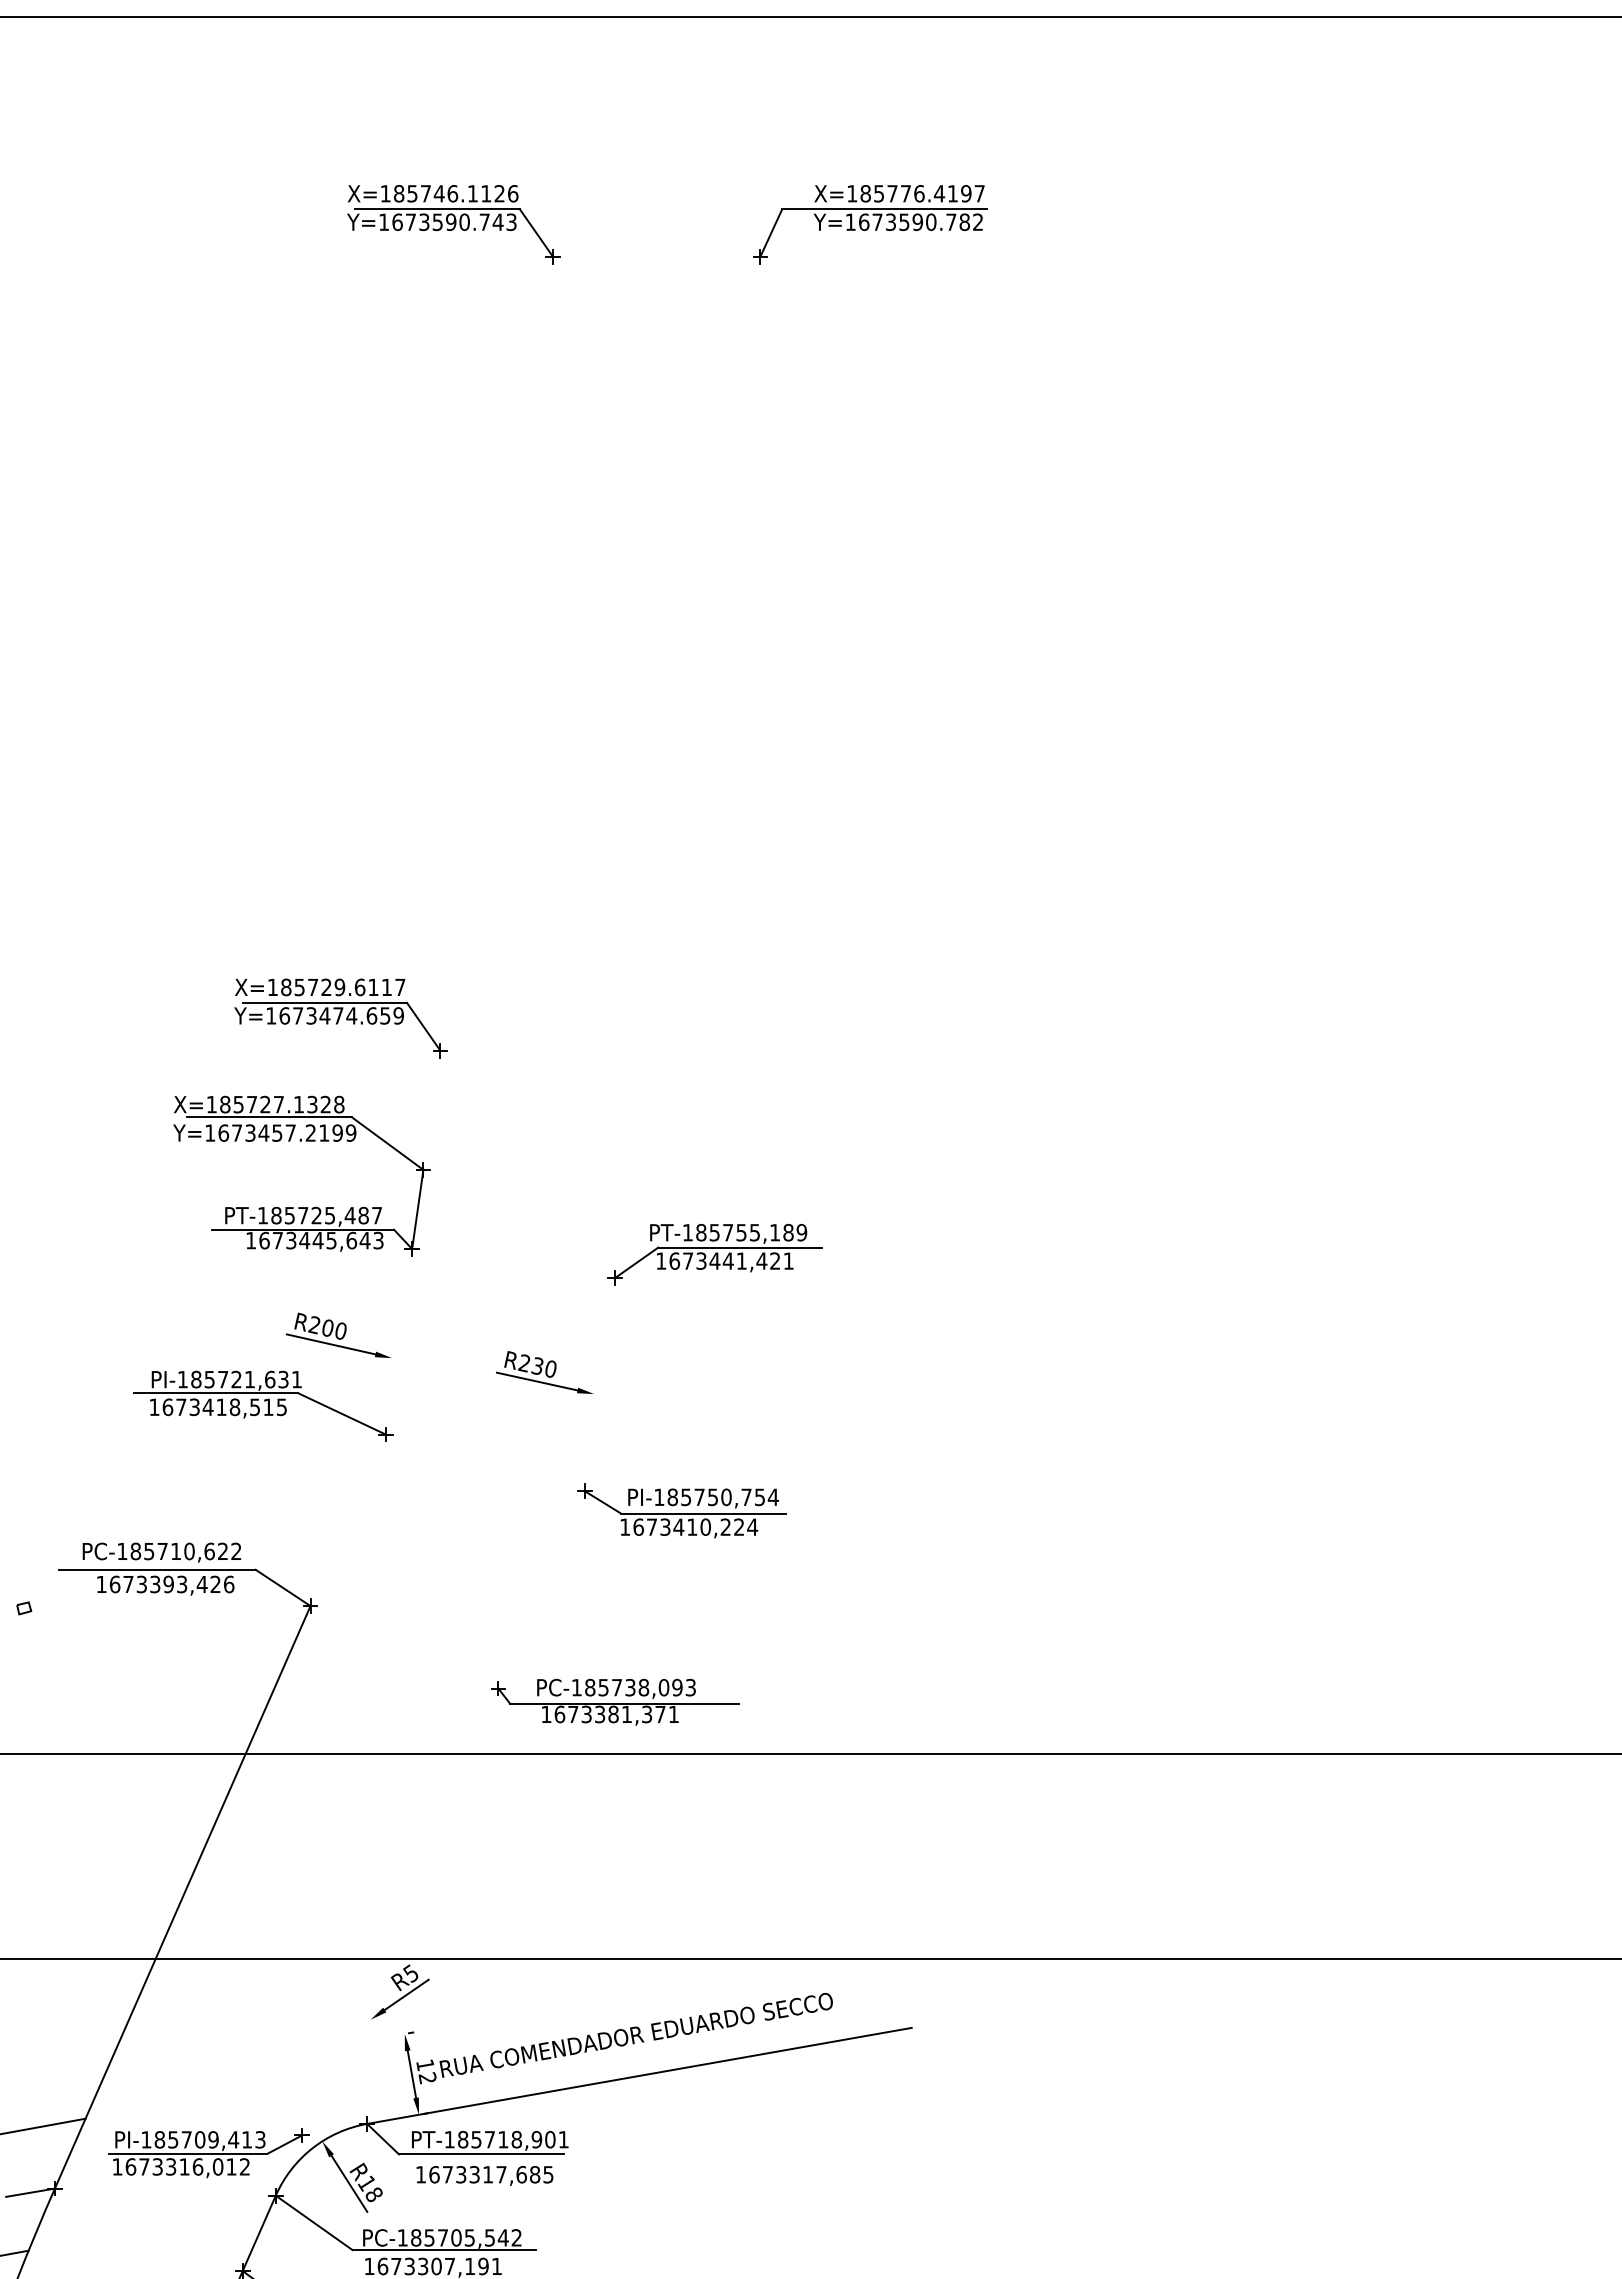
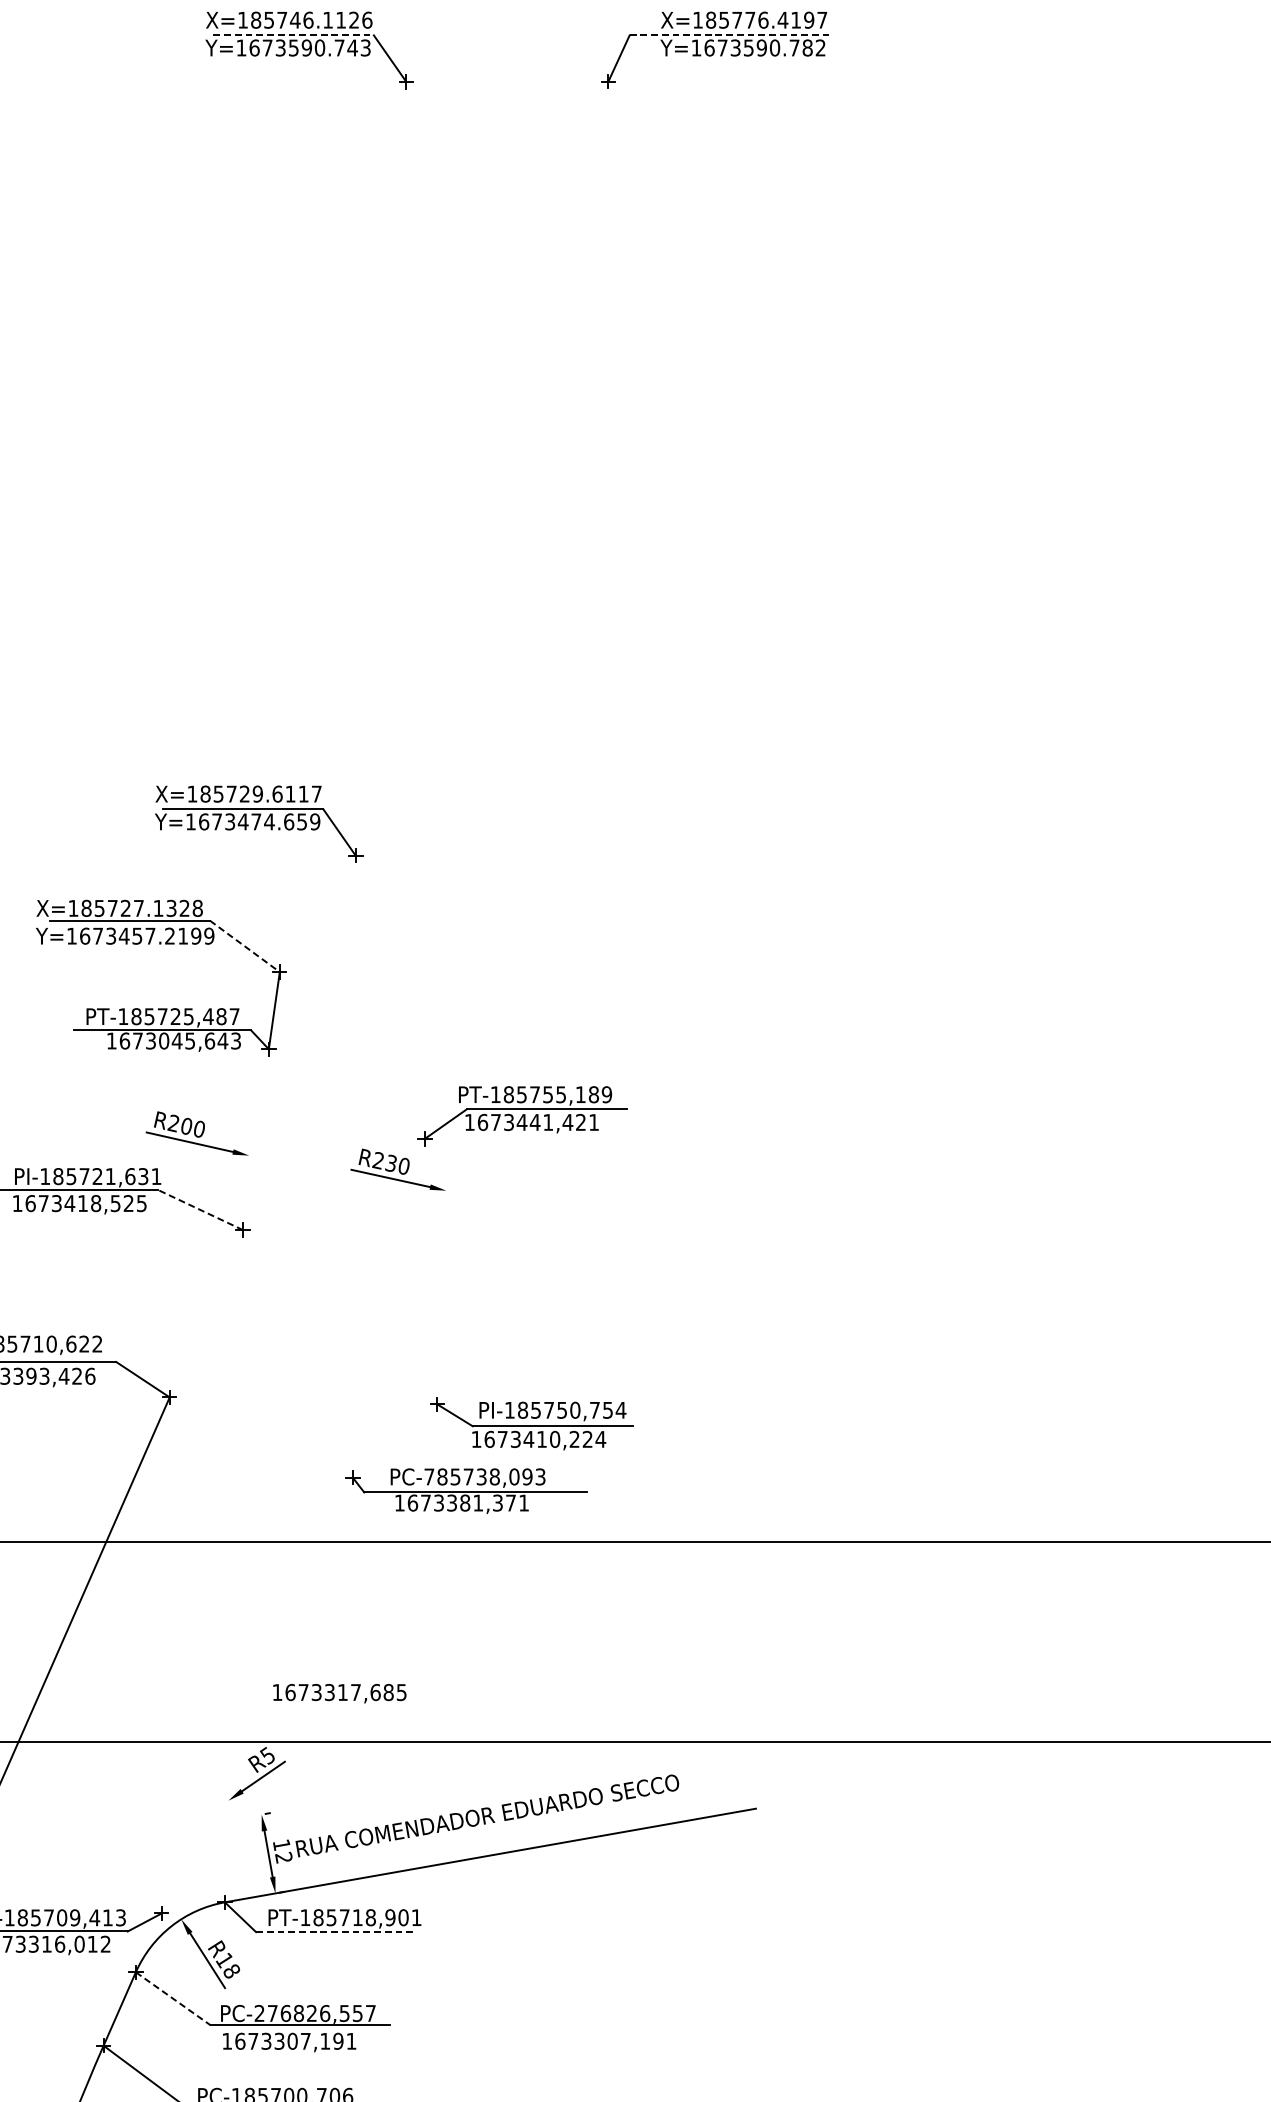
line: (438, 209) -> (294, 35), solid -> dashed
line: (884, 209) -> (729, 35), solid -> dashed
part: (340, 1018) -> (258, 824), moved
line: (388, 1143) -> (245, 946), solid -> dashed
text: (304, 1240) -> (163, 1040), 1673445,643 -> 1673045,643
part: (714, 1254) -> (521, 1115), moved
text: (268, 1406) -> (128, 1202), 1673418,515 -> 1673418,525
line: (341, 1413) -> (199, 1209), solid -> dashed
part: (681, 1510) -> (531, 1423), moved
text: (576, 1687) -> (429, 1476), PC-185738,093 -> PC-785738,093
line: (481, 2154) -> (336, 1932), solid -> dashed
text: (484, 2175) -> (339, 1693), moved
line: (314, 2223) -> (173, 1999), solid -> dashed
text: (459, 2237) -> (314, 2013), PC-185705,542 -> PC-276826,557

